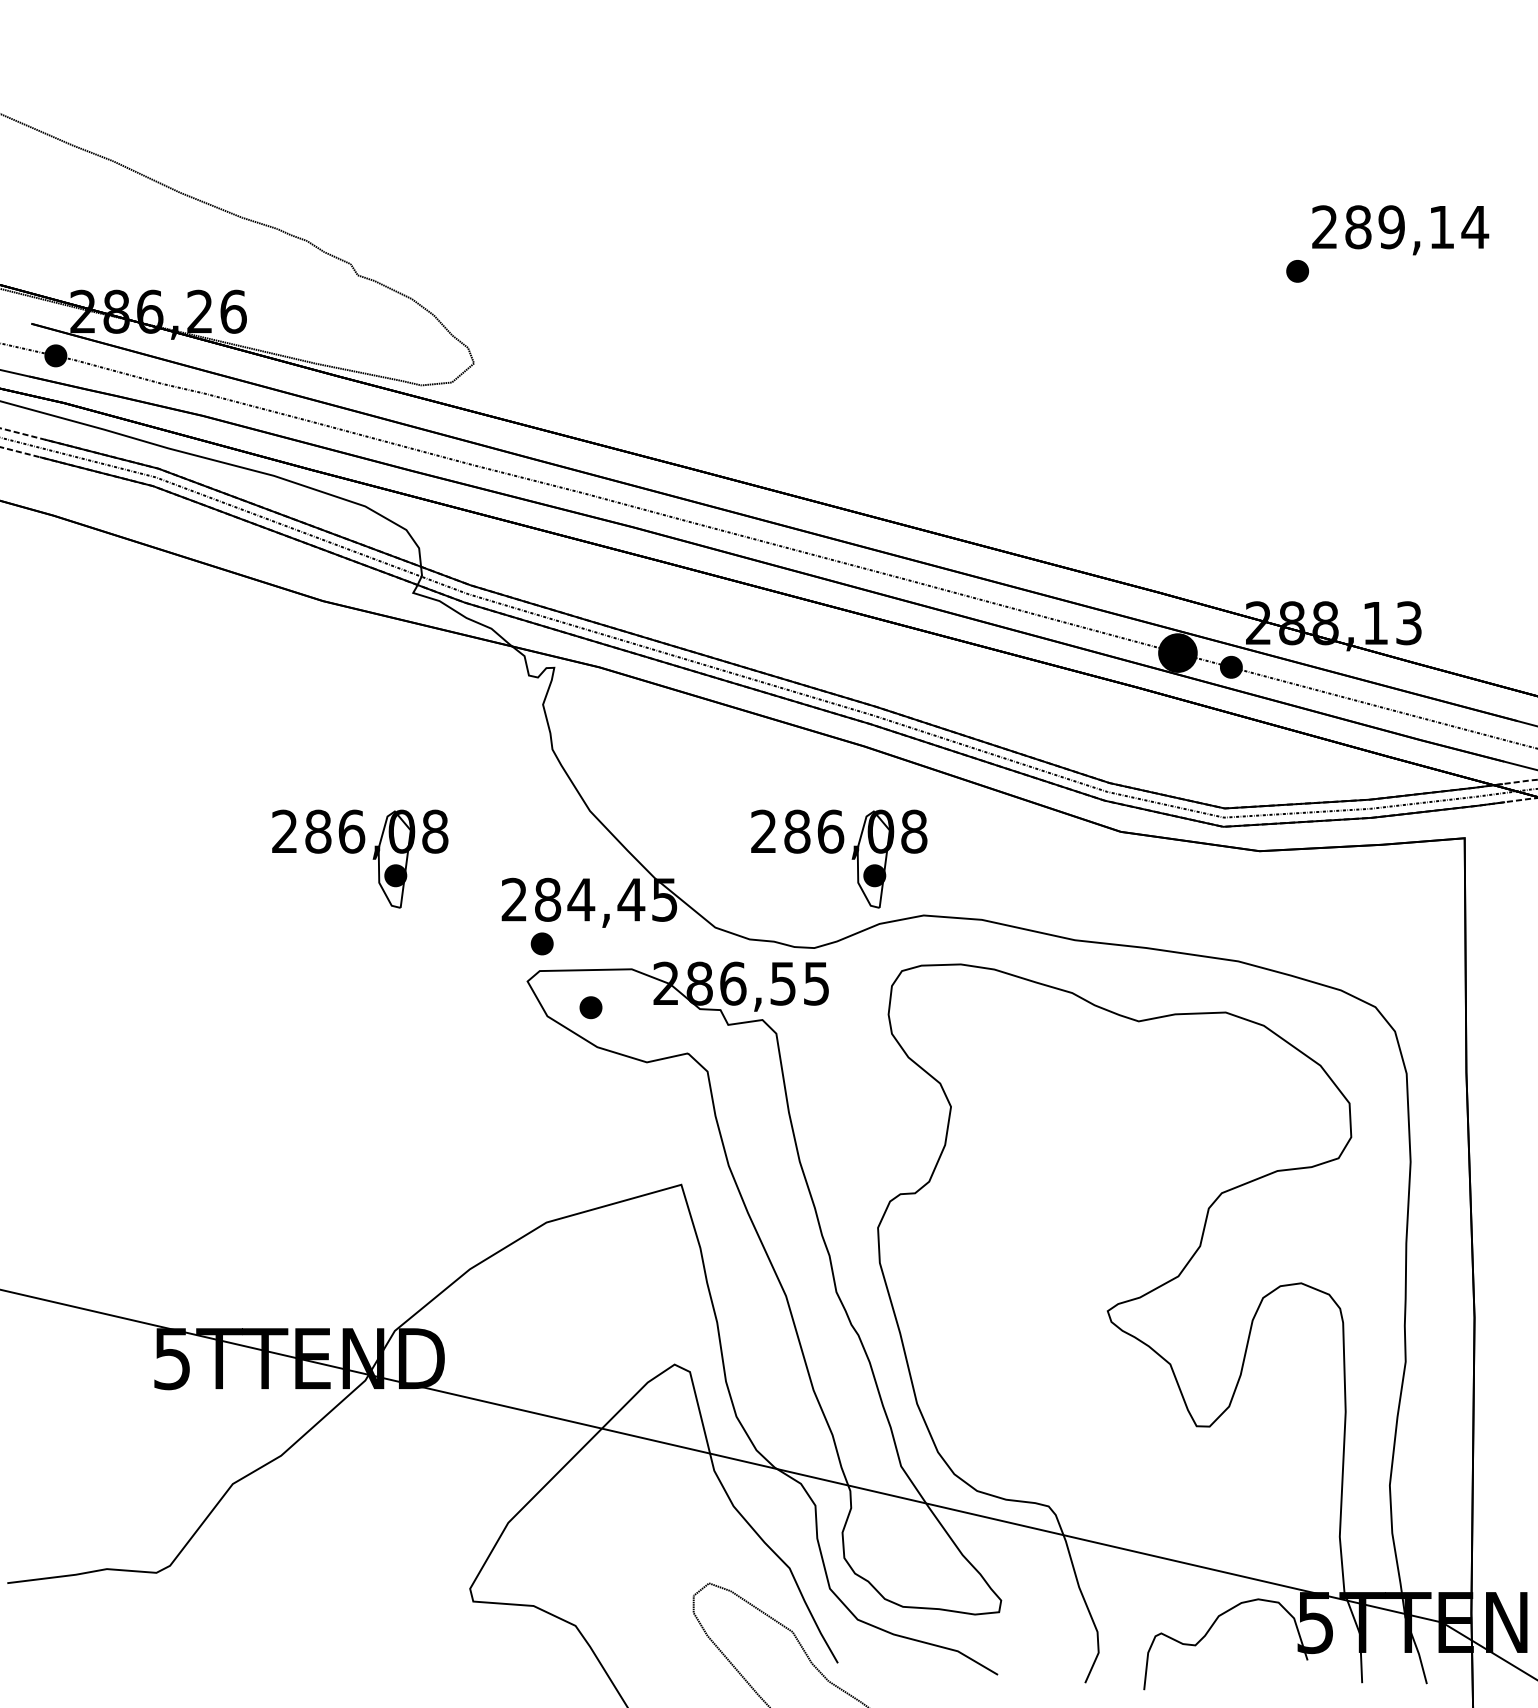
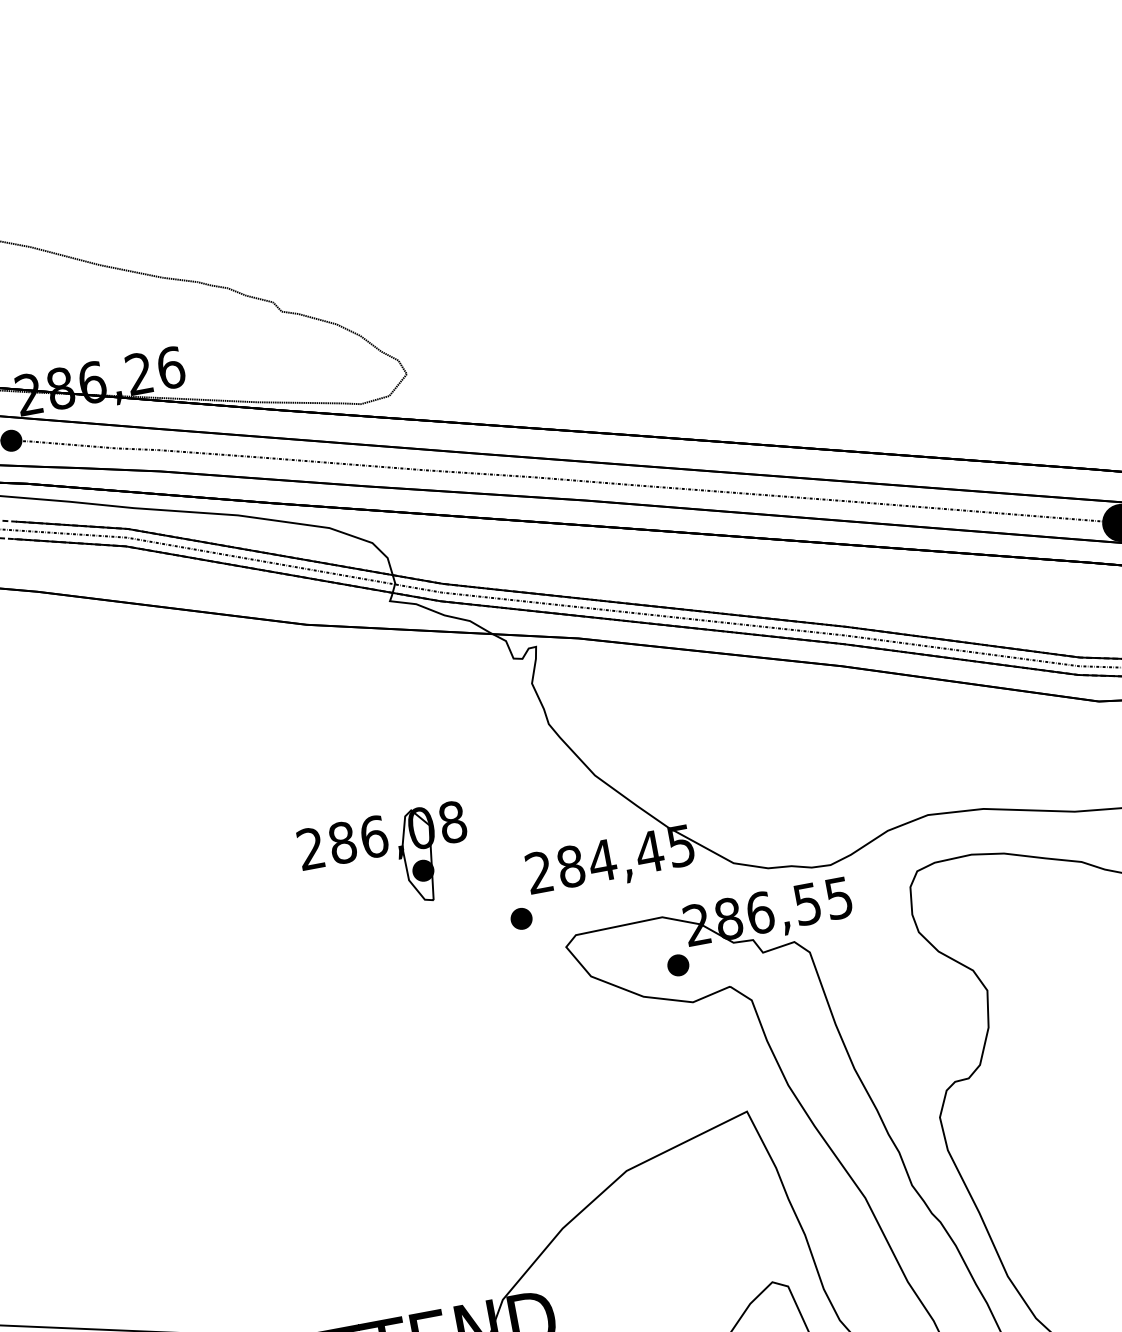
part: (837, 852) -> (835, 770), removed
part: (541, 943) -> (520, 918), moved
part: (590, 1007) -> (677, 965), moved

